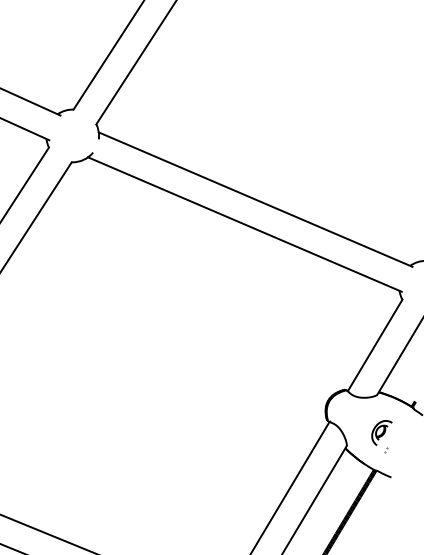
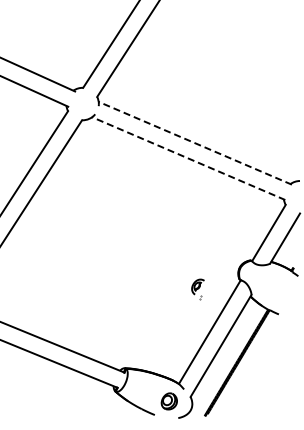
line: (254, 199) -> (194, 143), solid -> dashed
line: (244, 224) -> (188, 158), solid -> dashed
part: (380, 437) -> (197, 289), moved

